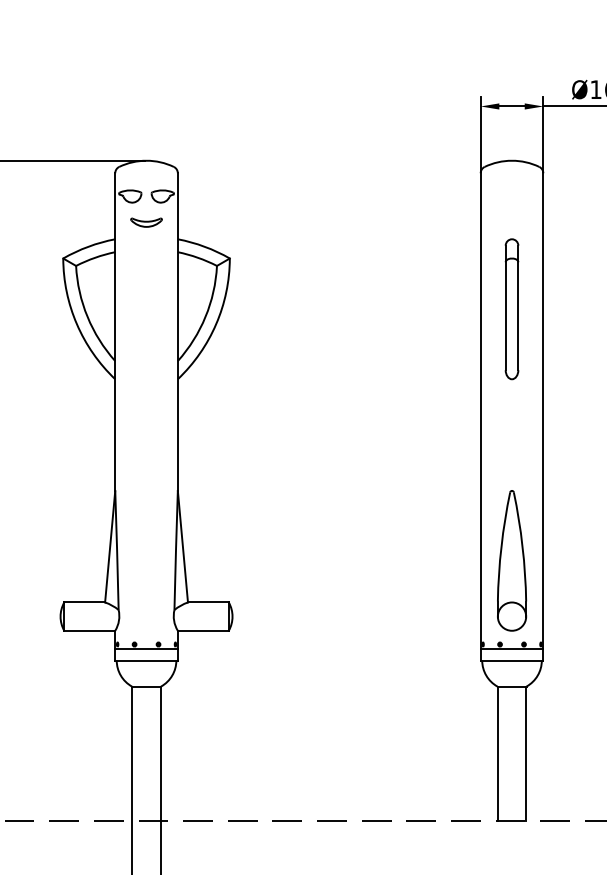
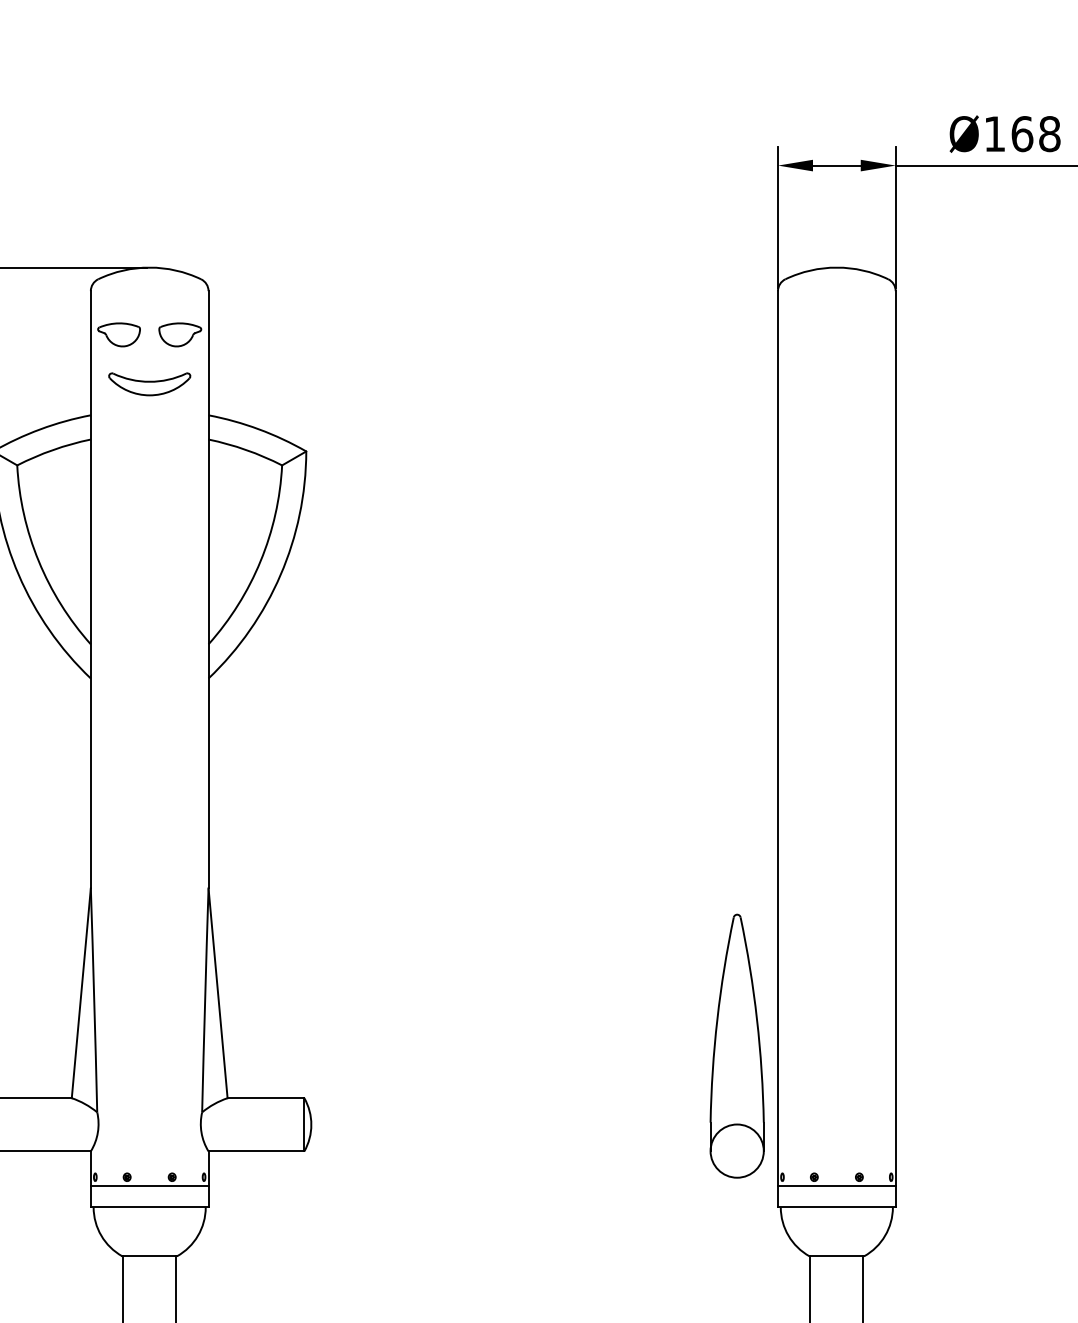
part: (146, 222) -> (149, 383), size x1.4
part: (511, 309) -> (835, 547), removed
part: (512, 560) -> (738, 1045), moved

